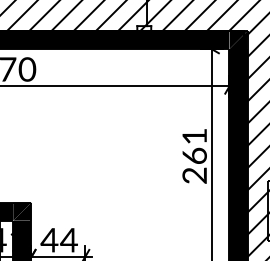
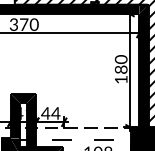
text: (193, 155) -> (120, 69), 261 -> 180

